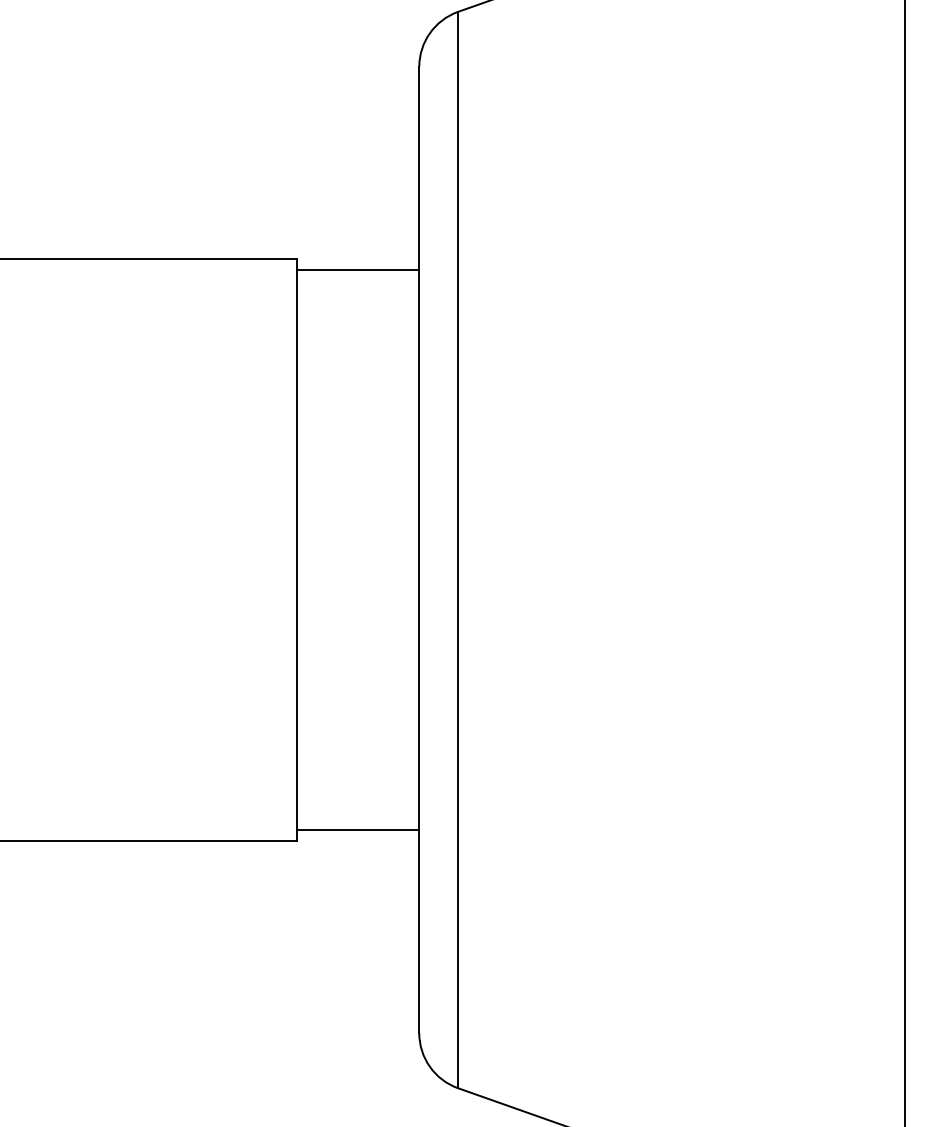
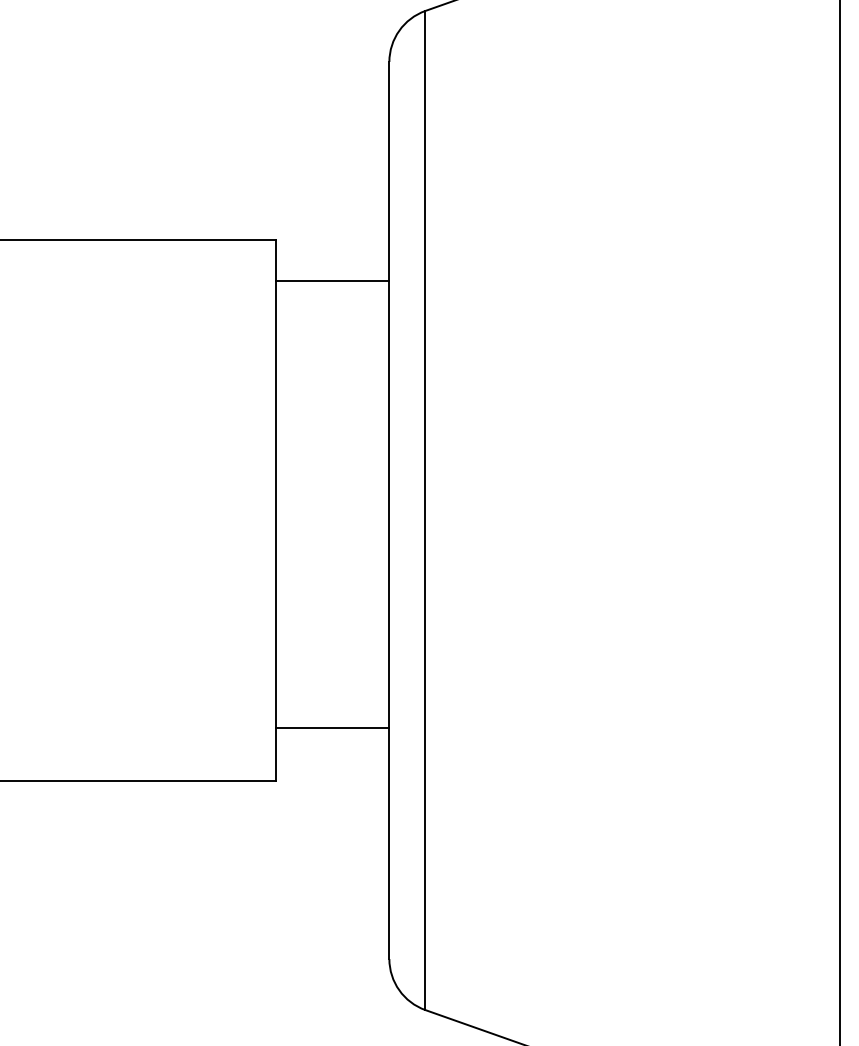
line: (358, 269) -> (332, 280), moved
line: (358, 830) -> (332, 728), moved

